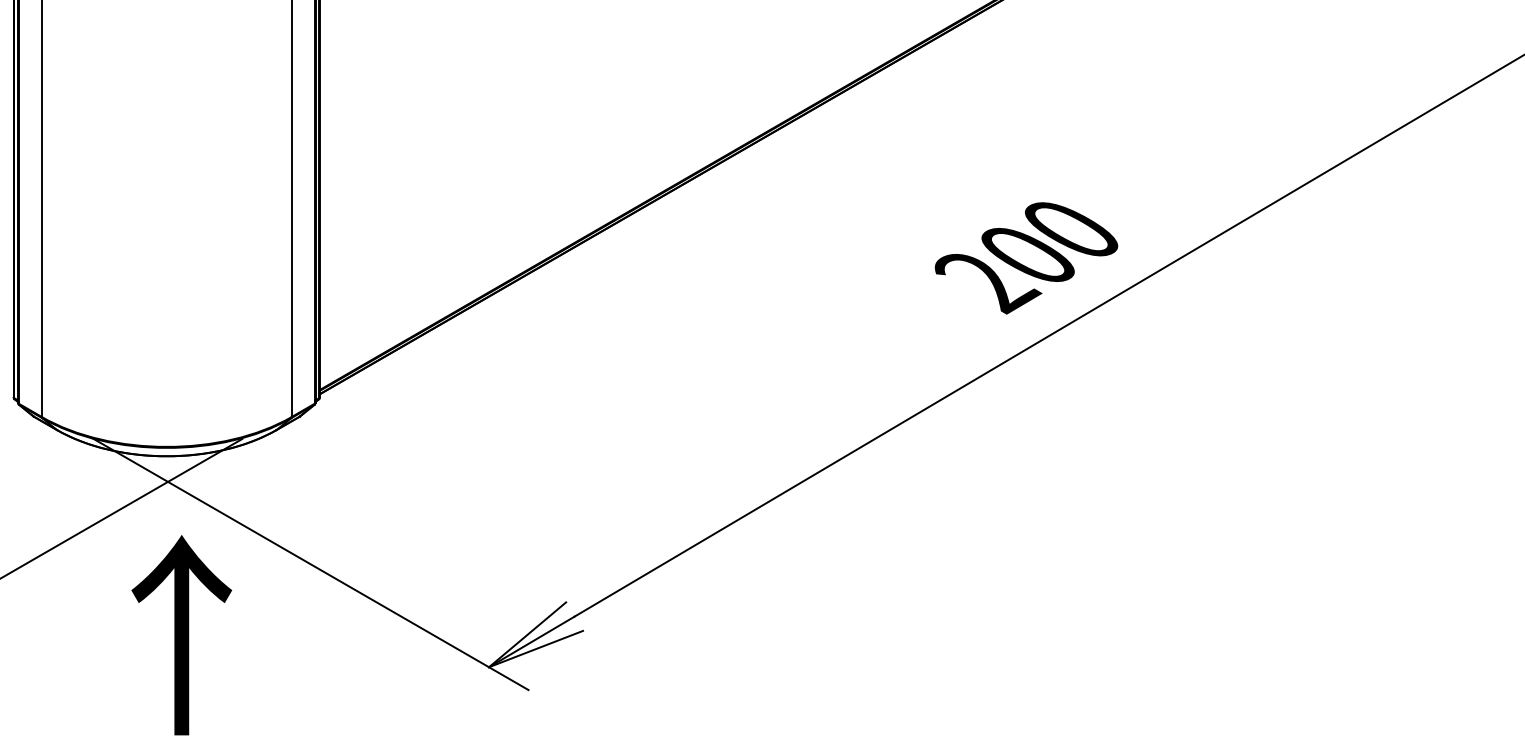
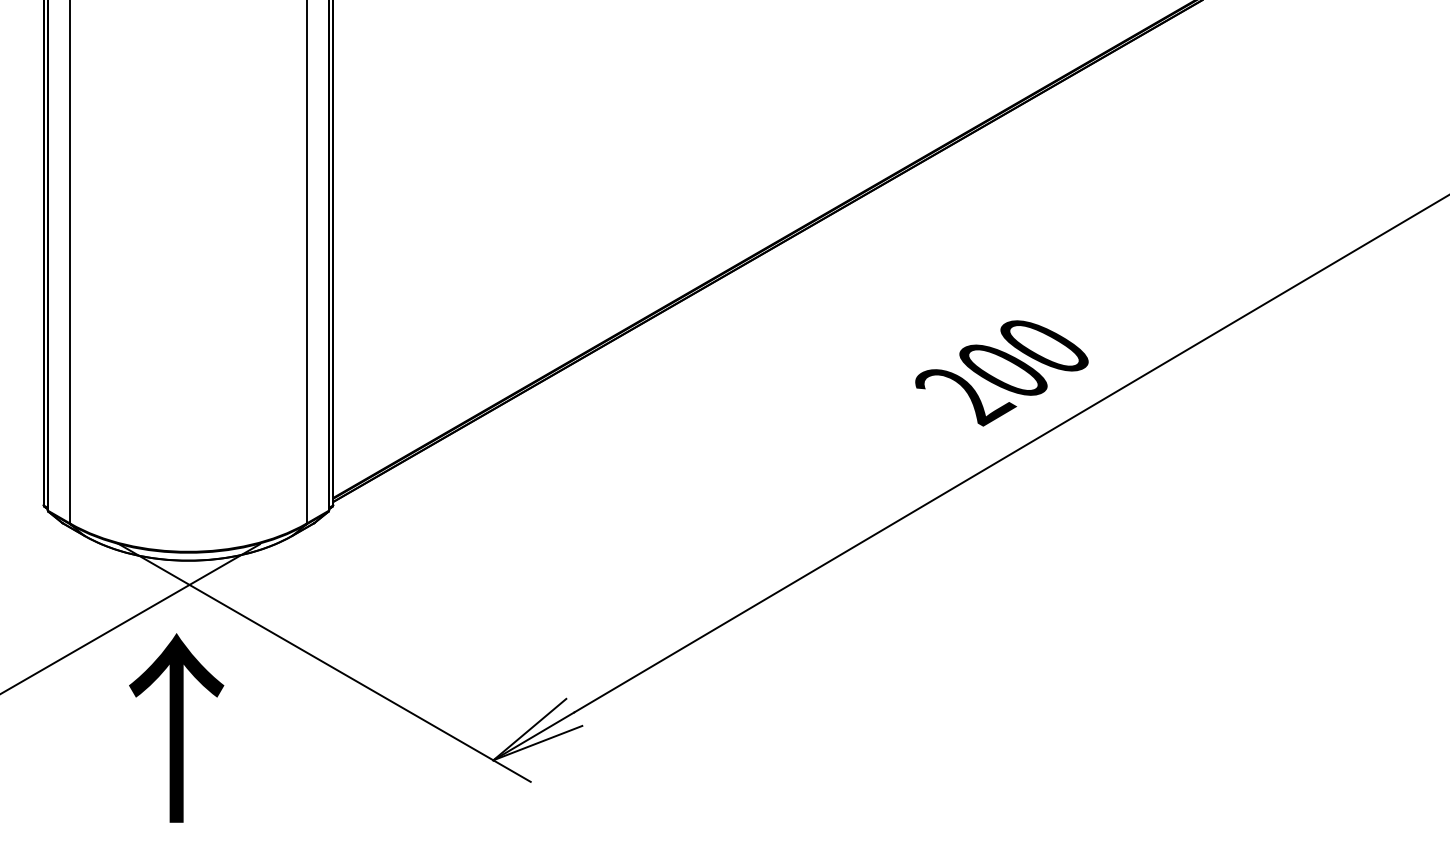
text: (181, 634) -> (176, 727), moved

